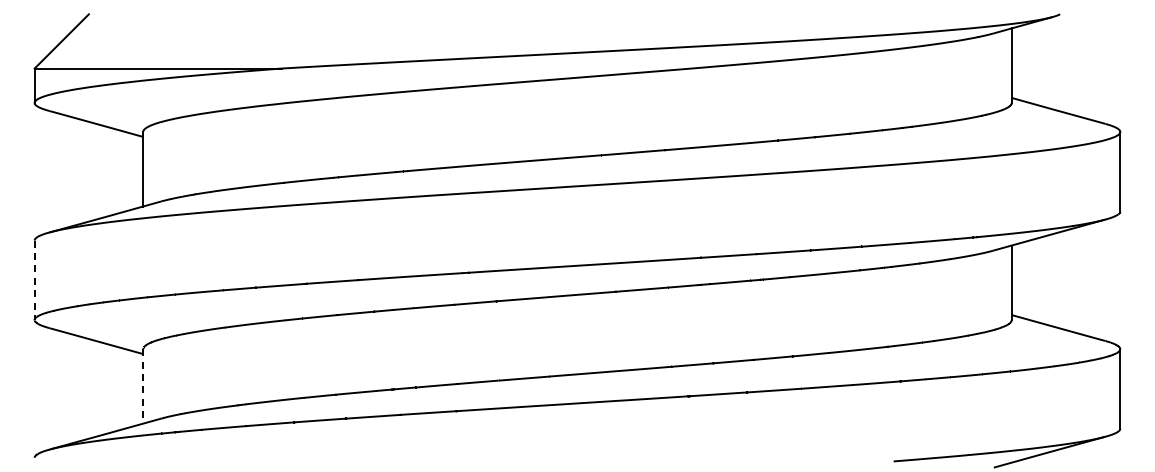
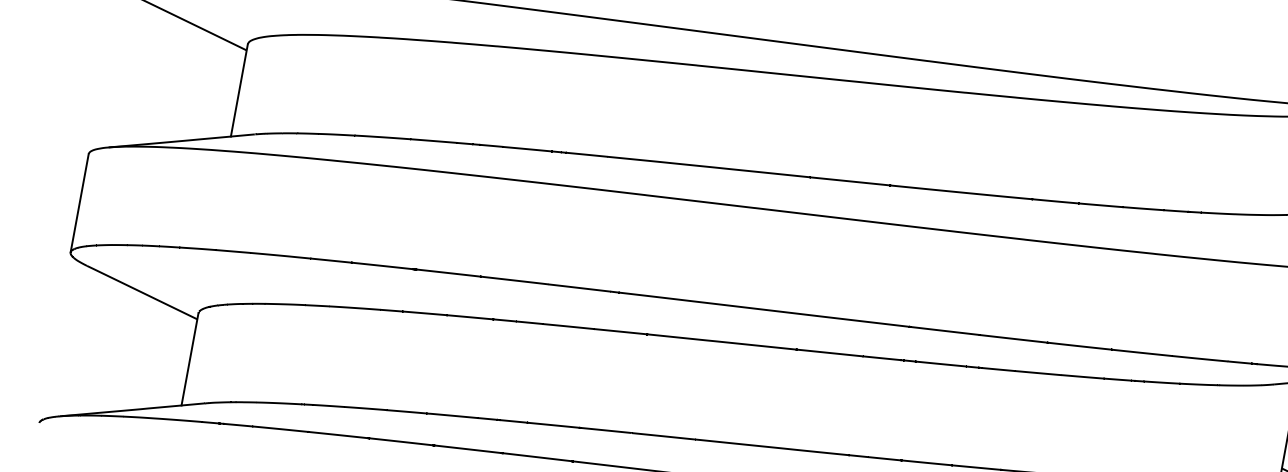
line: (34, 280) -> (79, 203), dashed -> solid
line: (143, 386) -> (190, 359), dashed -> solid

